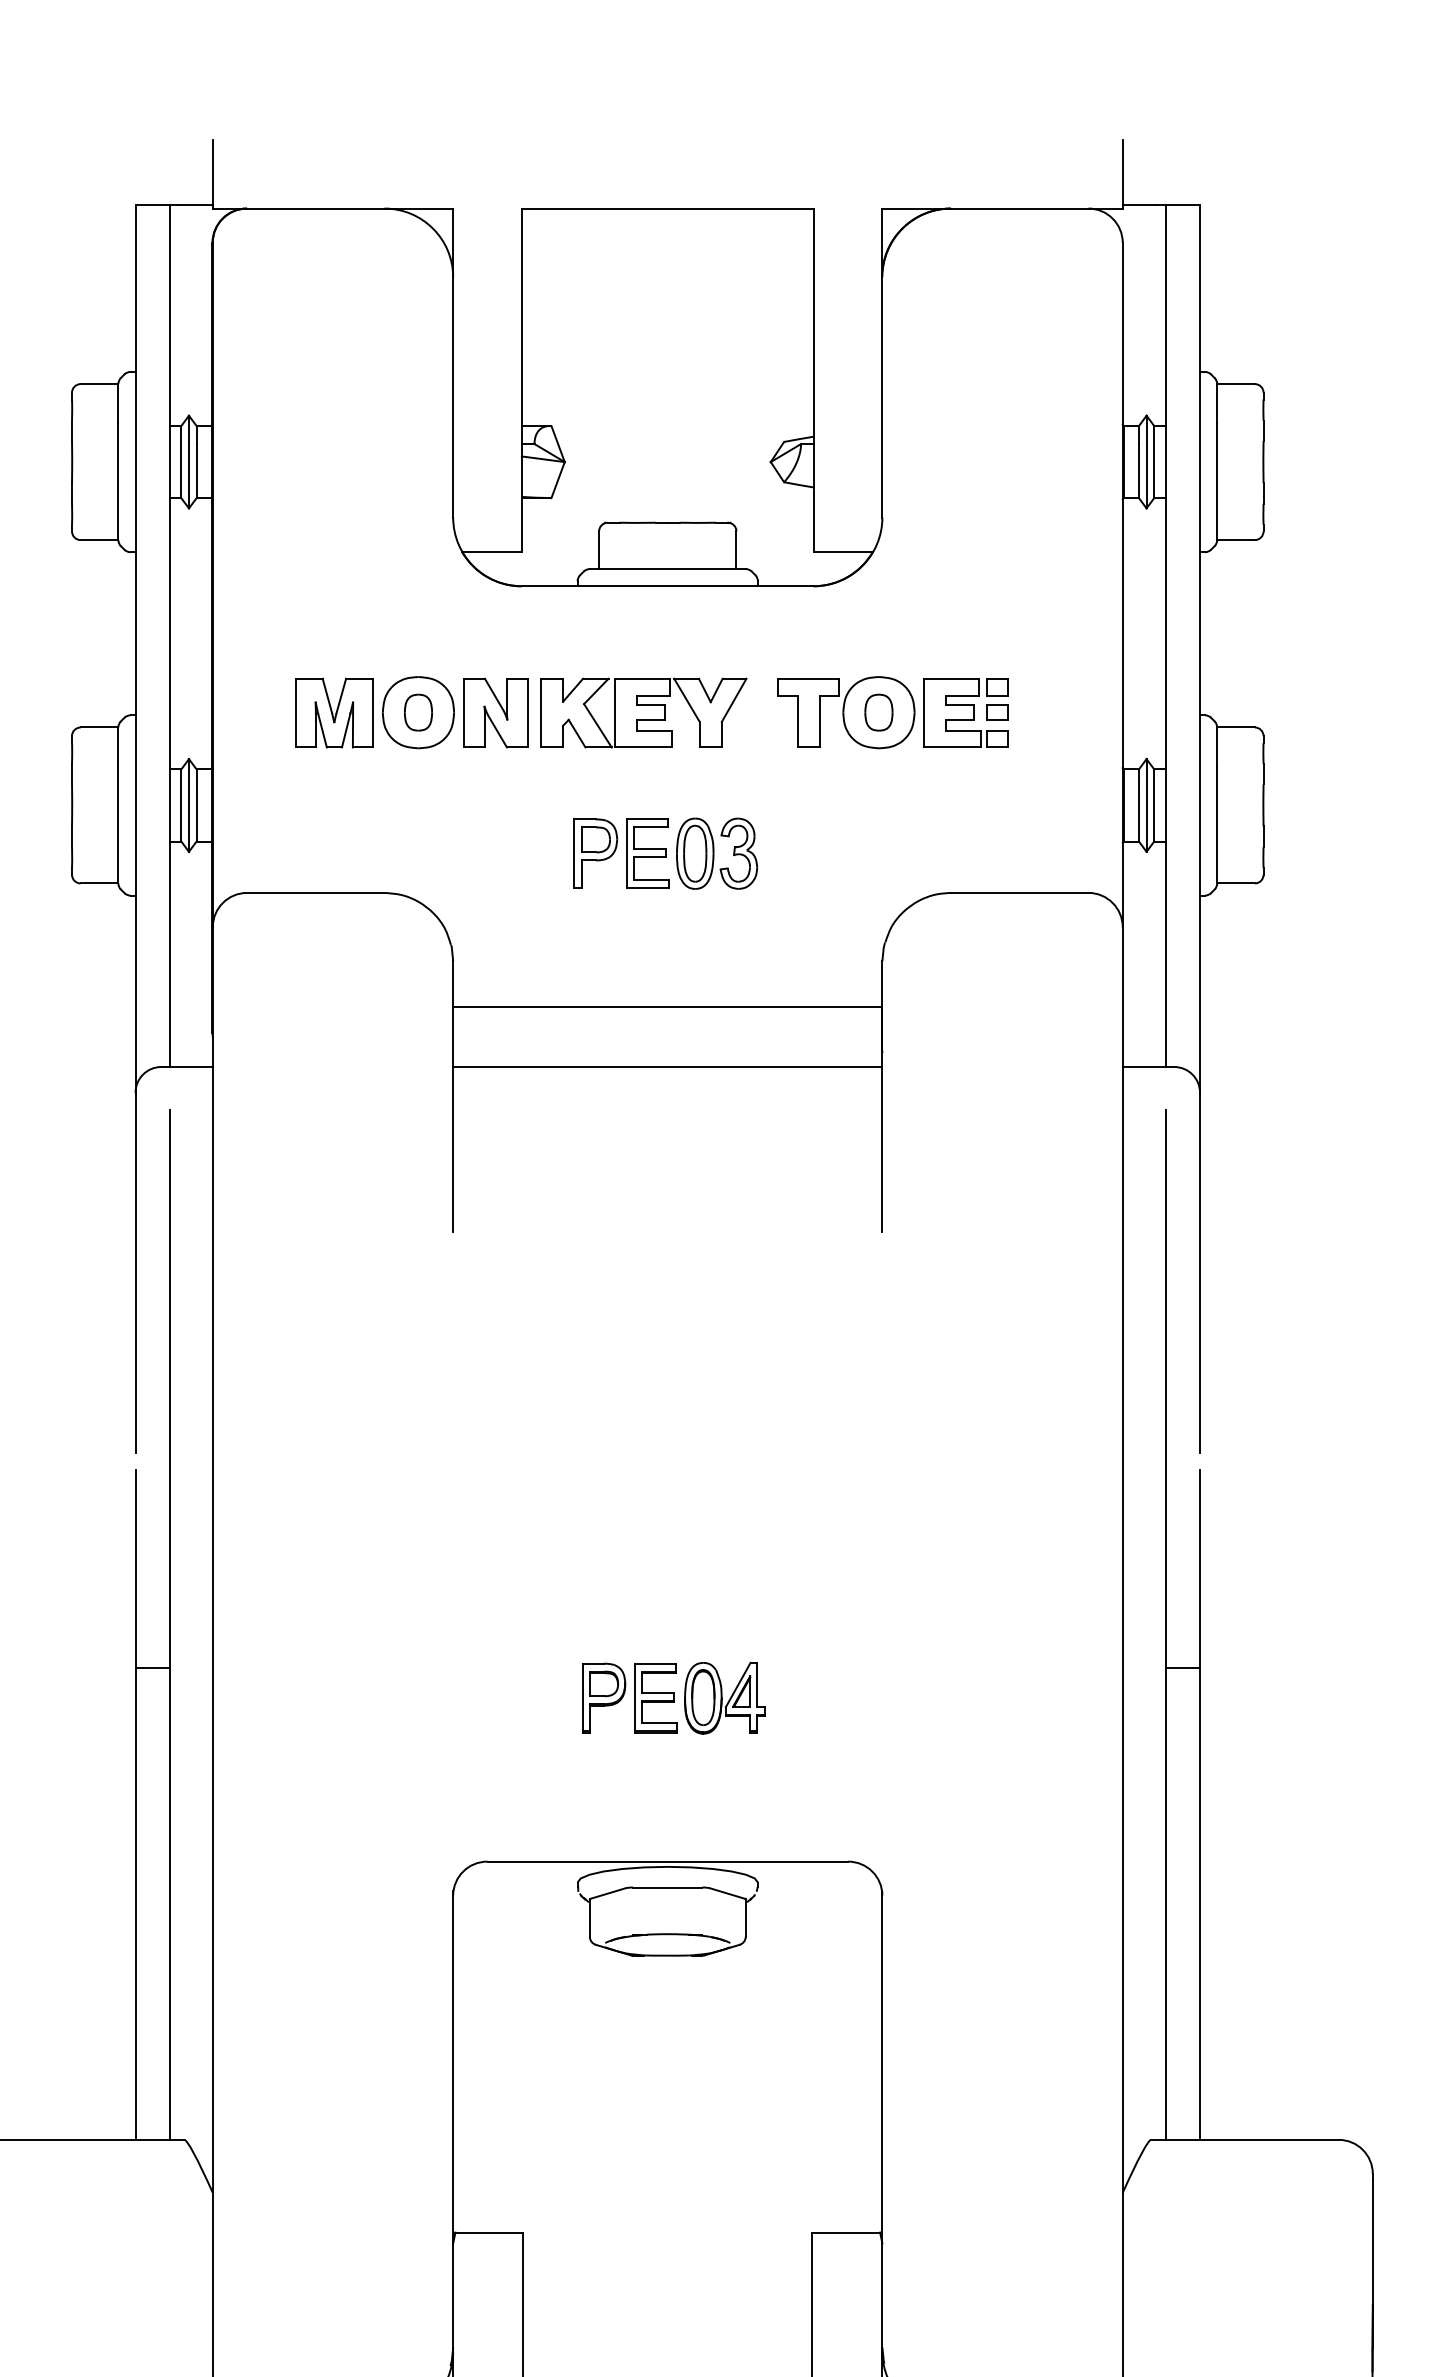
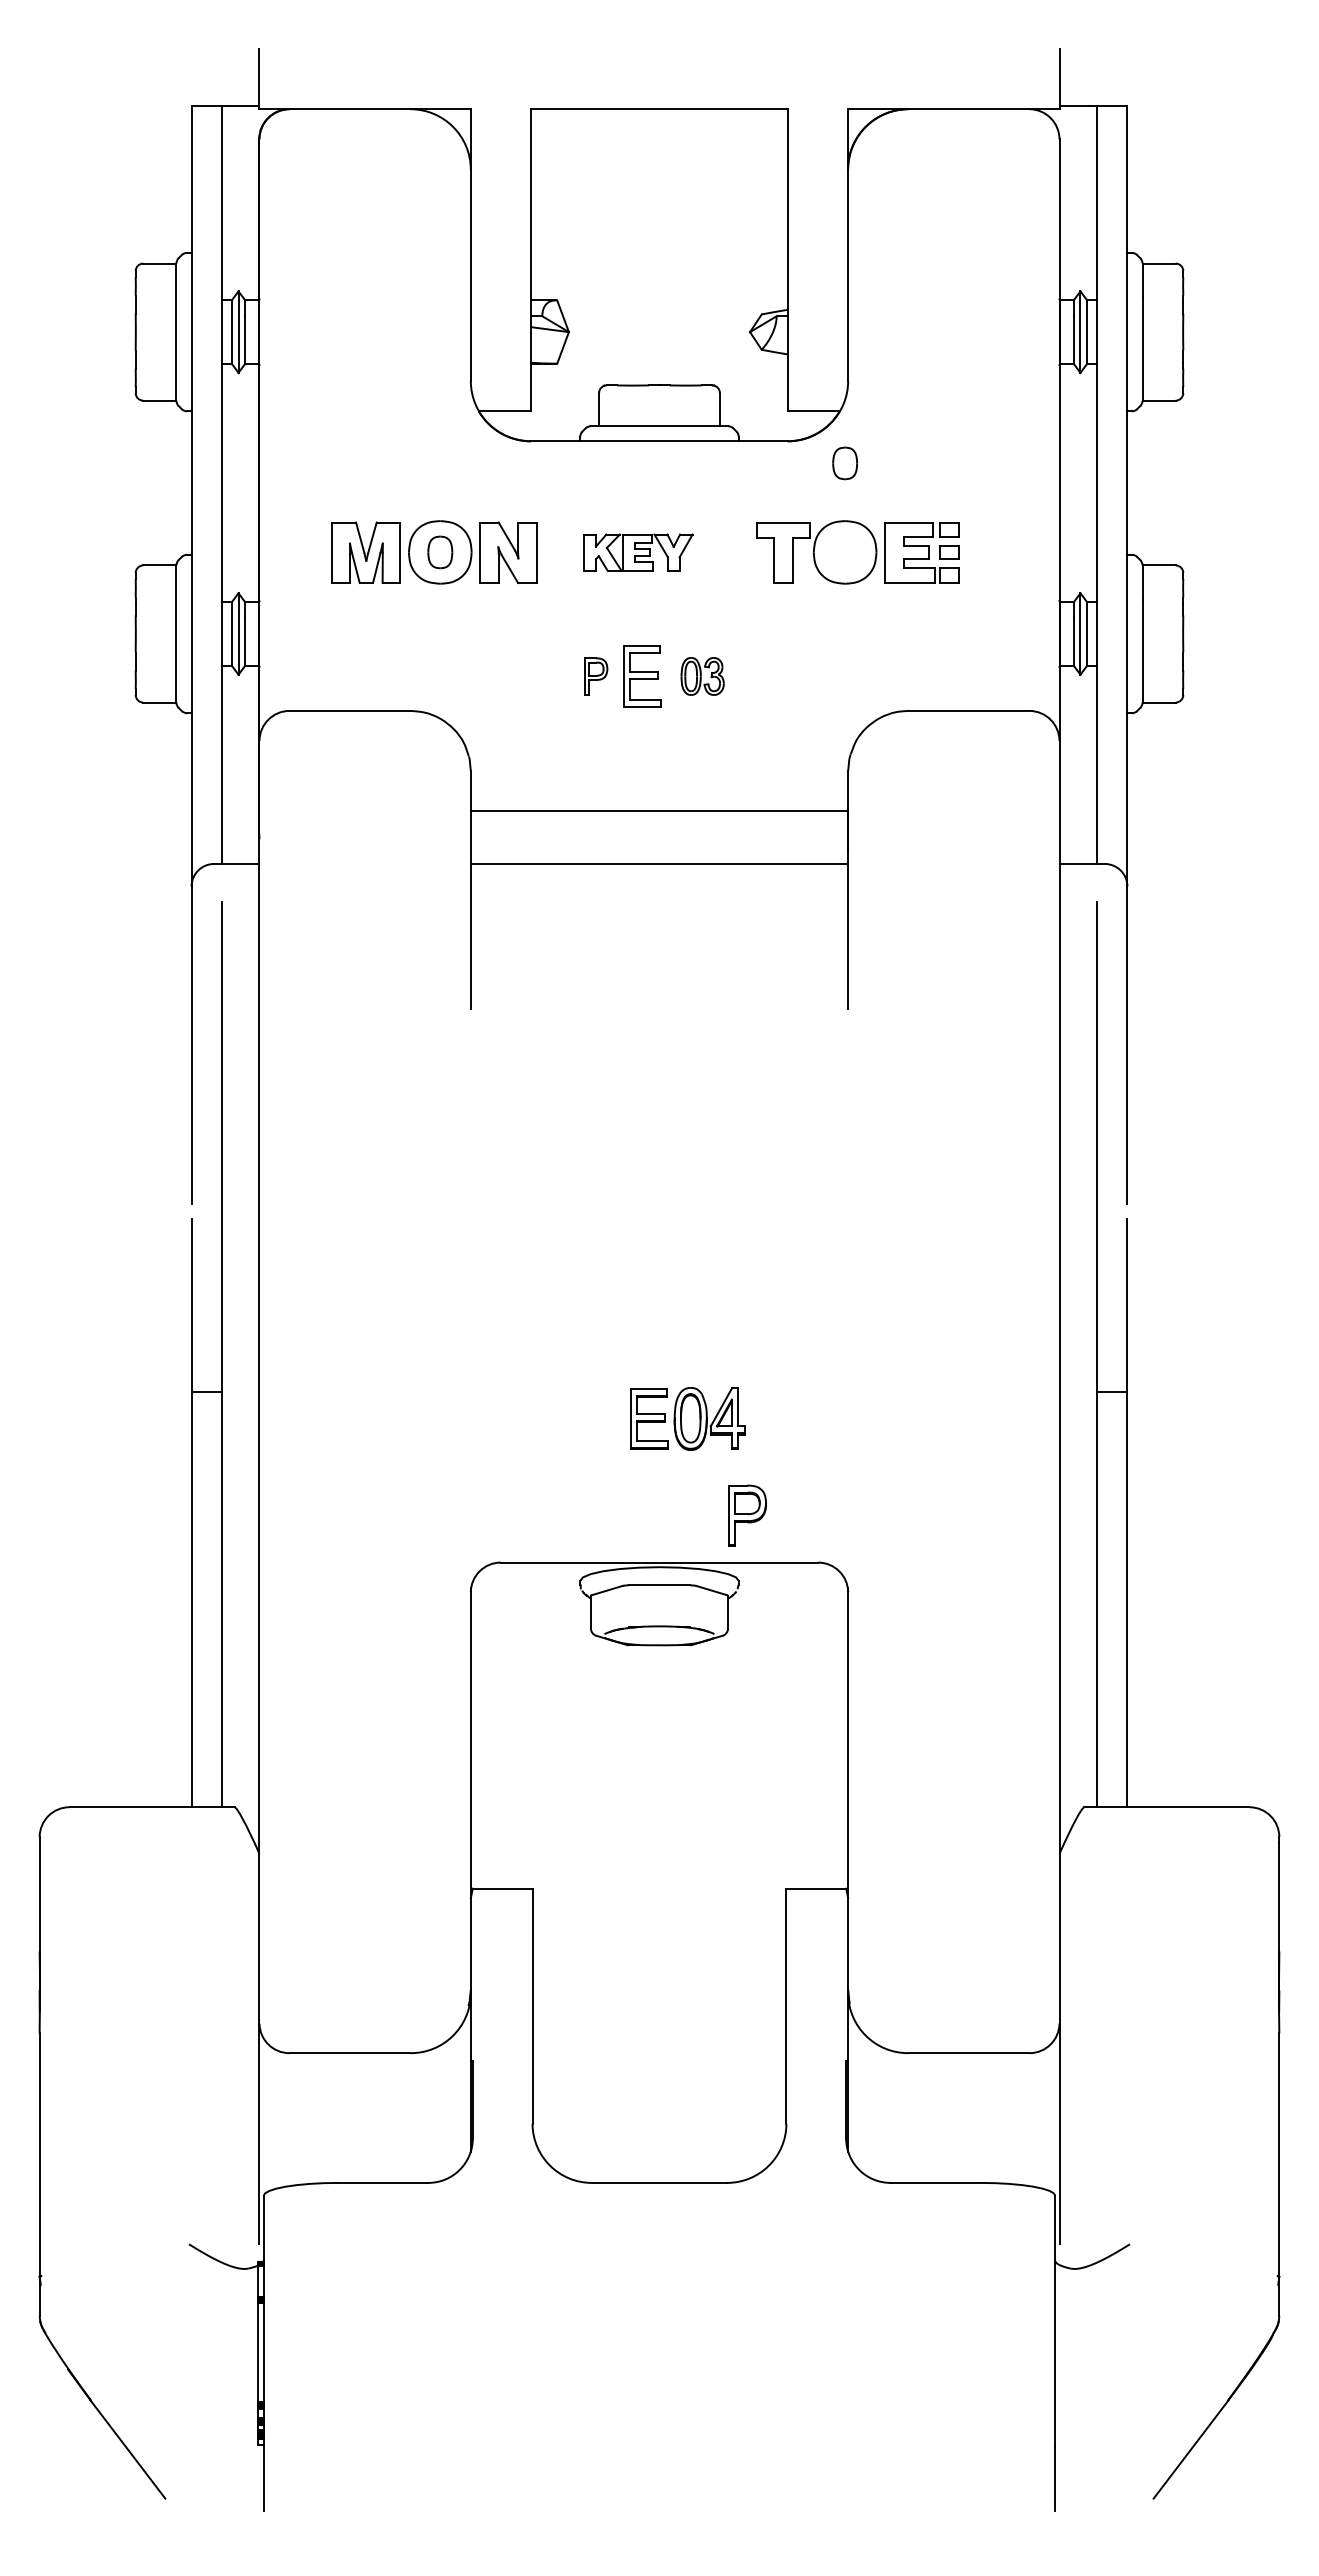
part: (643, 712) -> (638, 552), size x0.6
part: (878, 712) -> (844, 463), moved
part: (594, 853) -> (595, 676), size x0.6
part: (716, 853) -> (702, 676), size x0.6
part: (604, 1697) -> (747, 1515), moved

